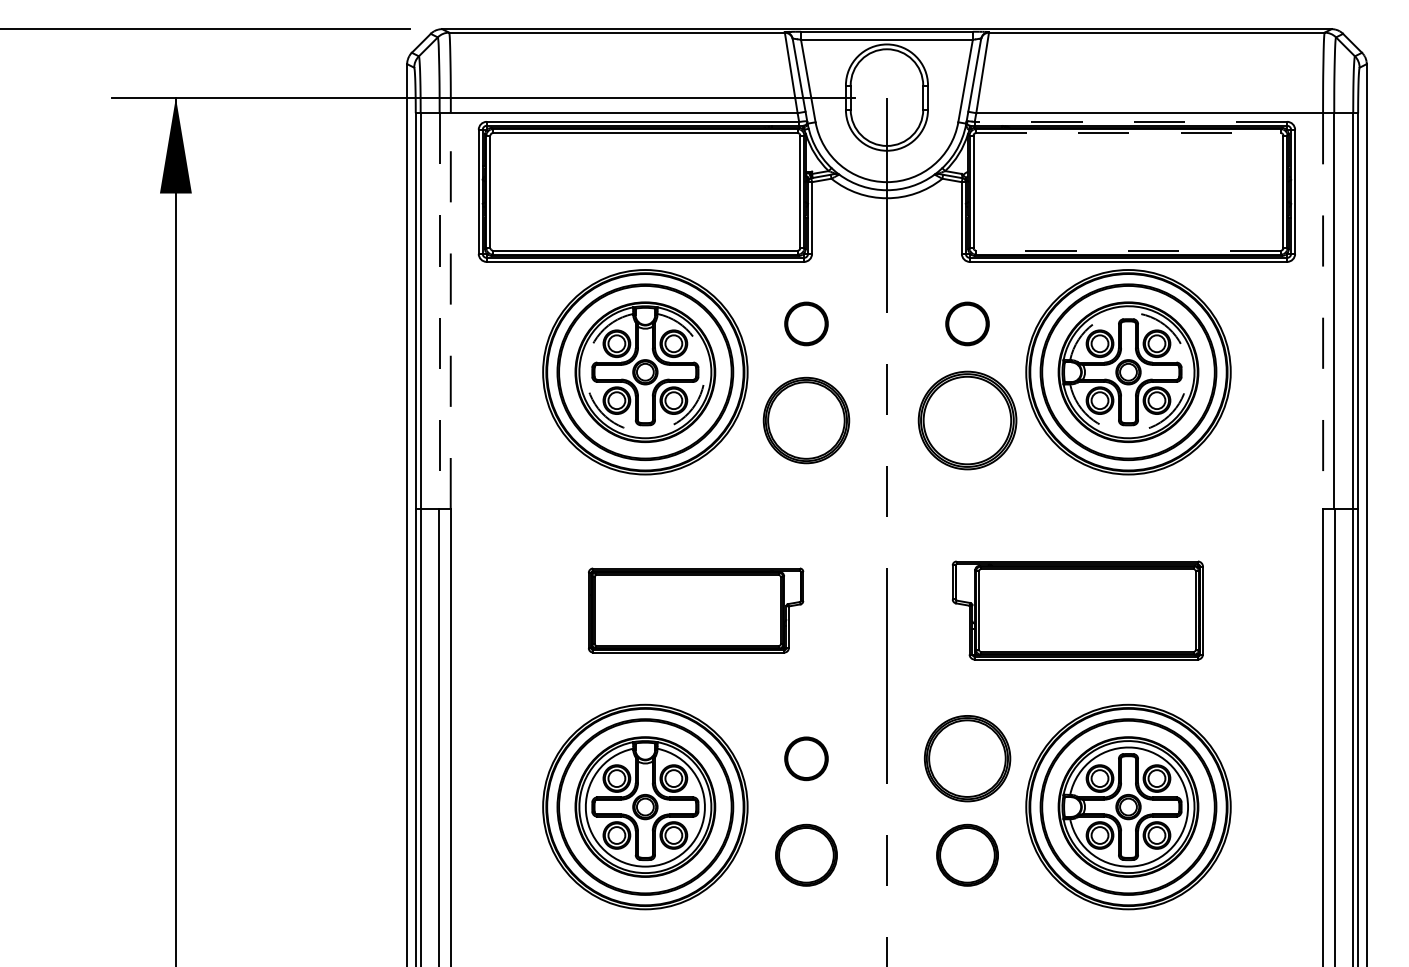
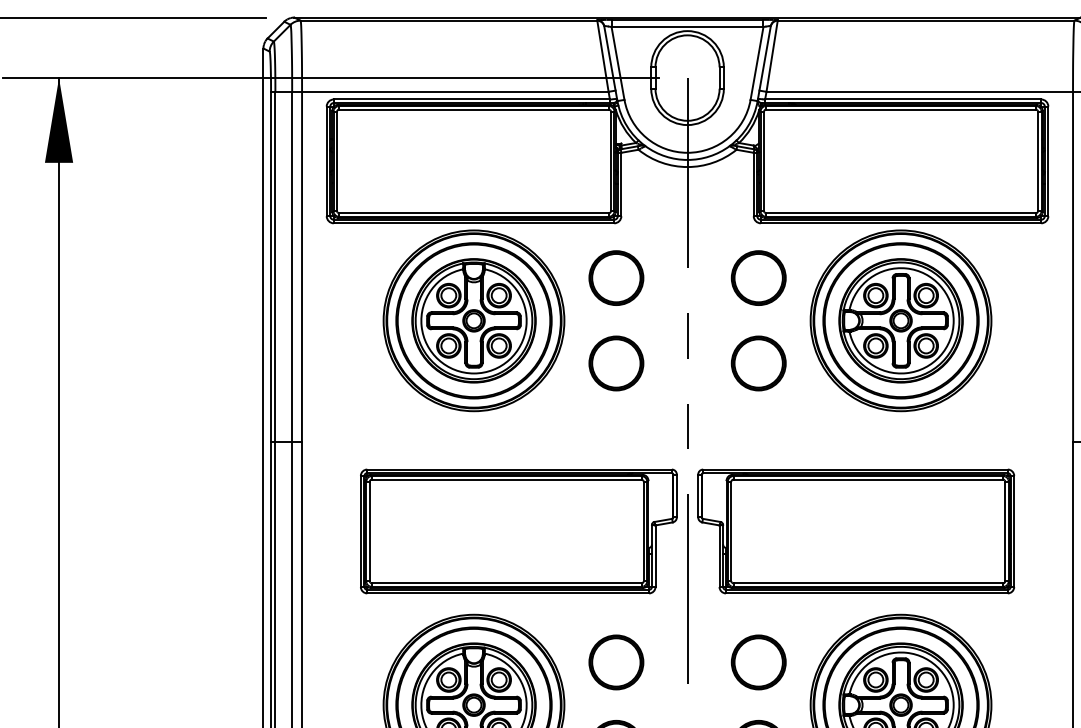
line: (1130, 121) -> (902, 99), dashed -> solid
line: (1128, 133) -> (901, 109), dashed -> solid
line: (1128, 250) -> (901, 213), dashed -> solid
line: (439, 311) -> (292, 267), dashed -> solid
line: (450, 311) -> (301, 267), dashed -> solid
line: (1323, 311) -> (1073, 267), dashed -> solid
part: (806, 323) -> (616, 277), size x1.43
part: (967, 323) -> (758, 277), size x1.43
arc: (1188, 372) -> (954, 321), dashed -> solid
part: (806, 420) -> (616, 363), size x0.71
part: (967, 420) -> (758, 363), size x0.62
arc: (645, 431) -> (474, 373), dashed -> solid
part: (695, 610) -> (518, 531), size x1.67
part: (1077, 610) -> (855, 531), size x1.43
part: (806, 758) -> (616, 662), size x1.43
part: (967, 758) -> (758, 662), size x0.71

